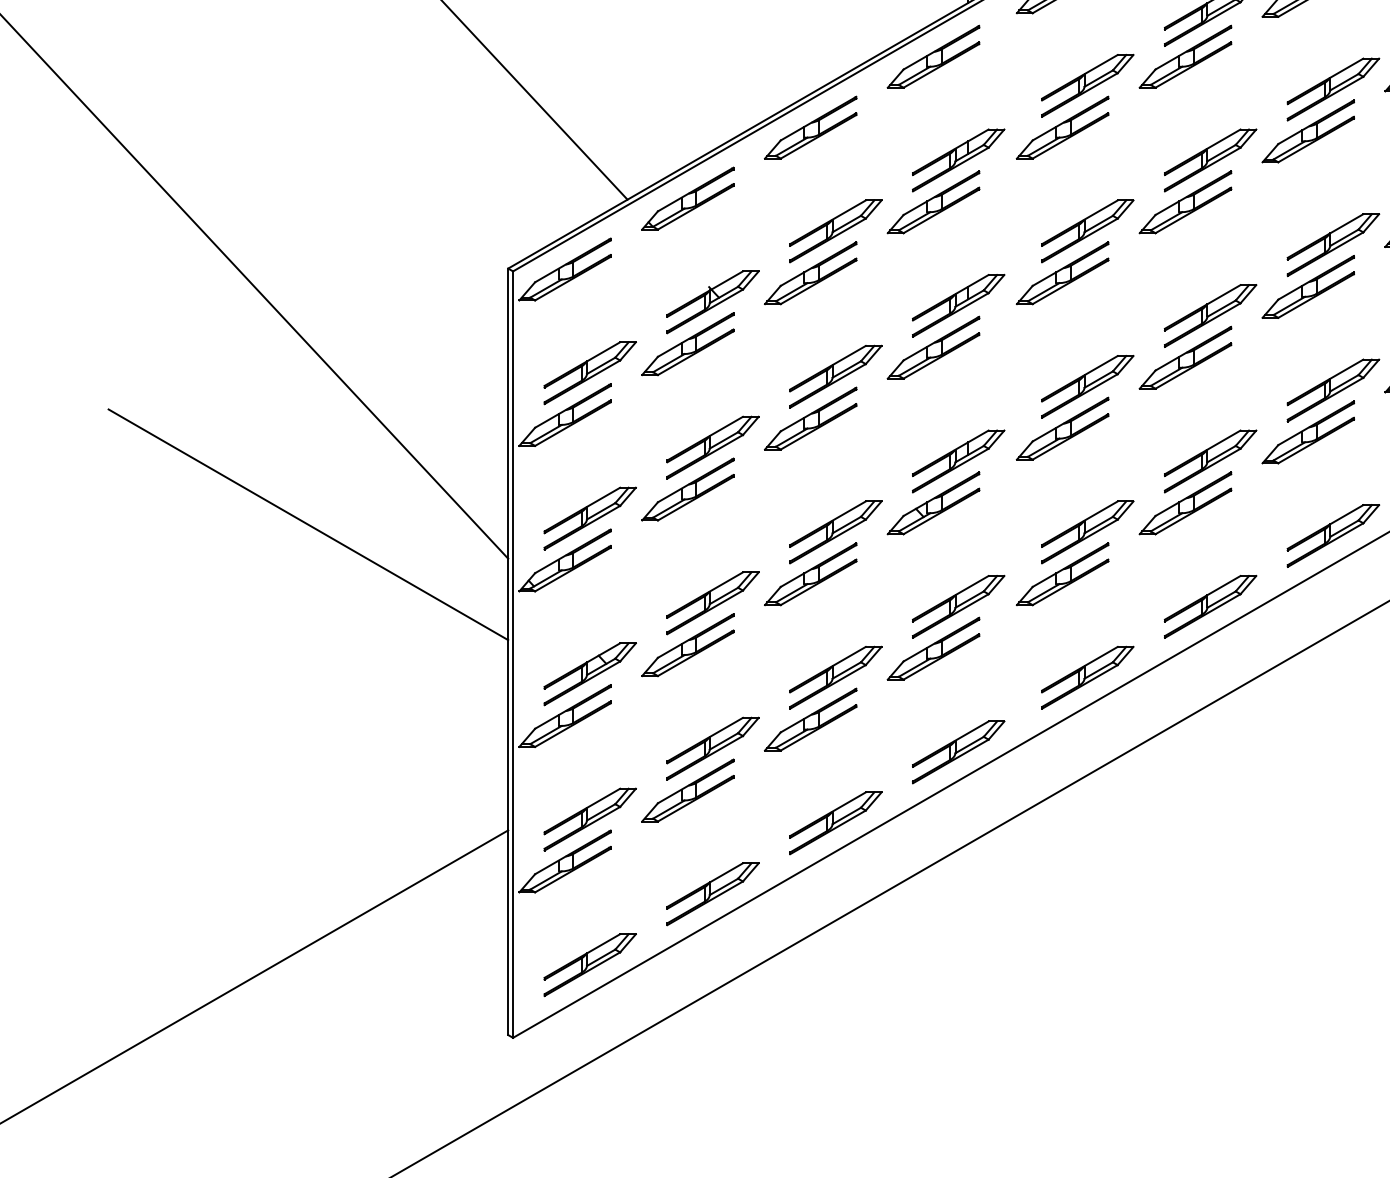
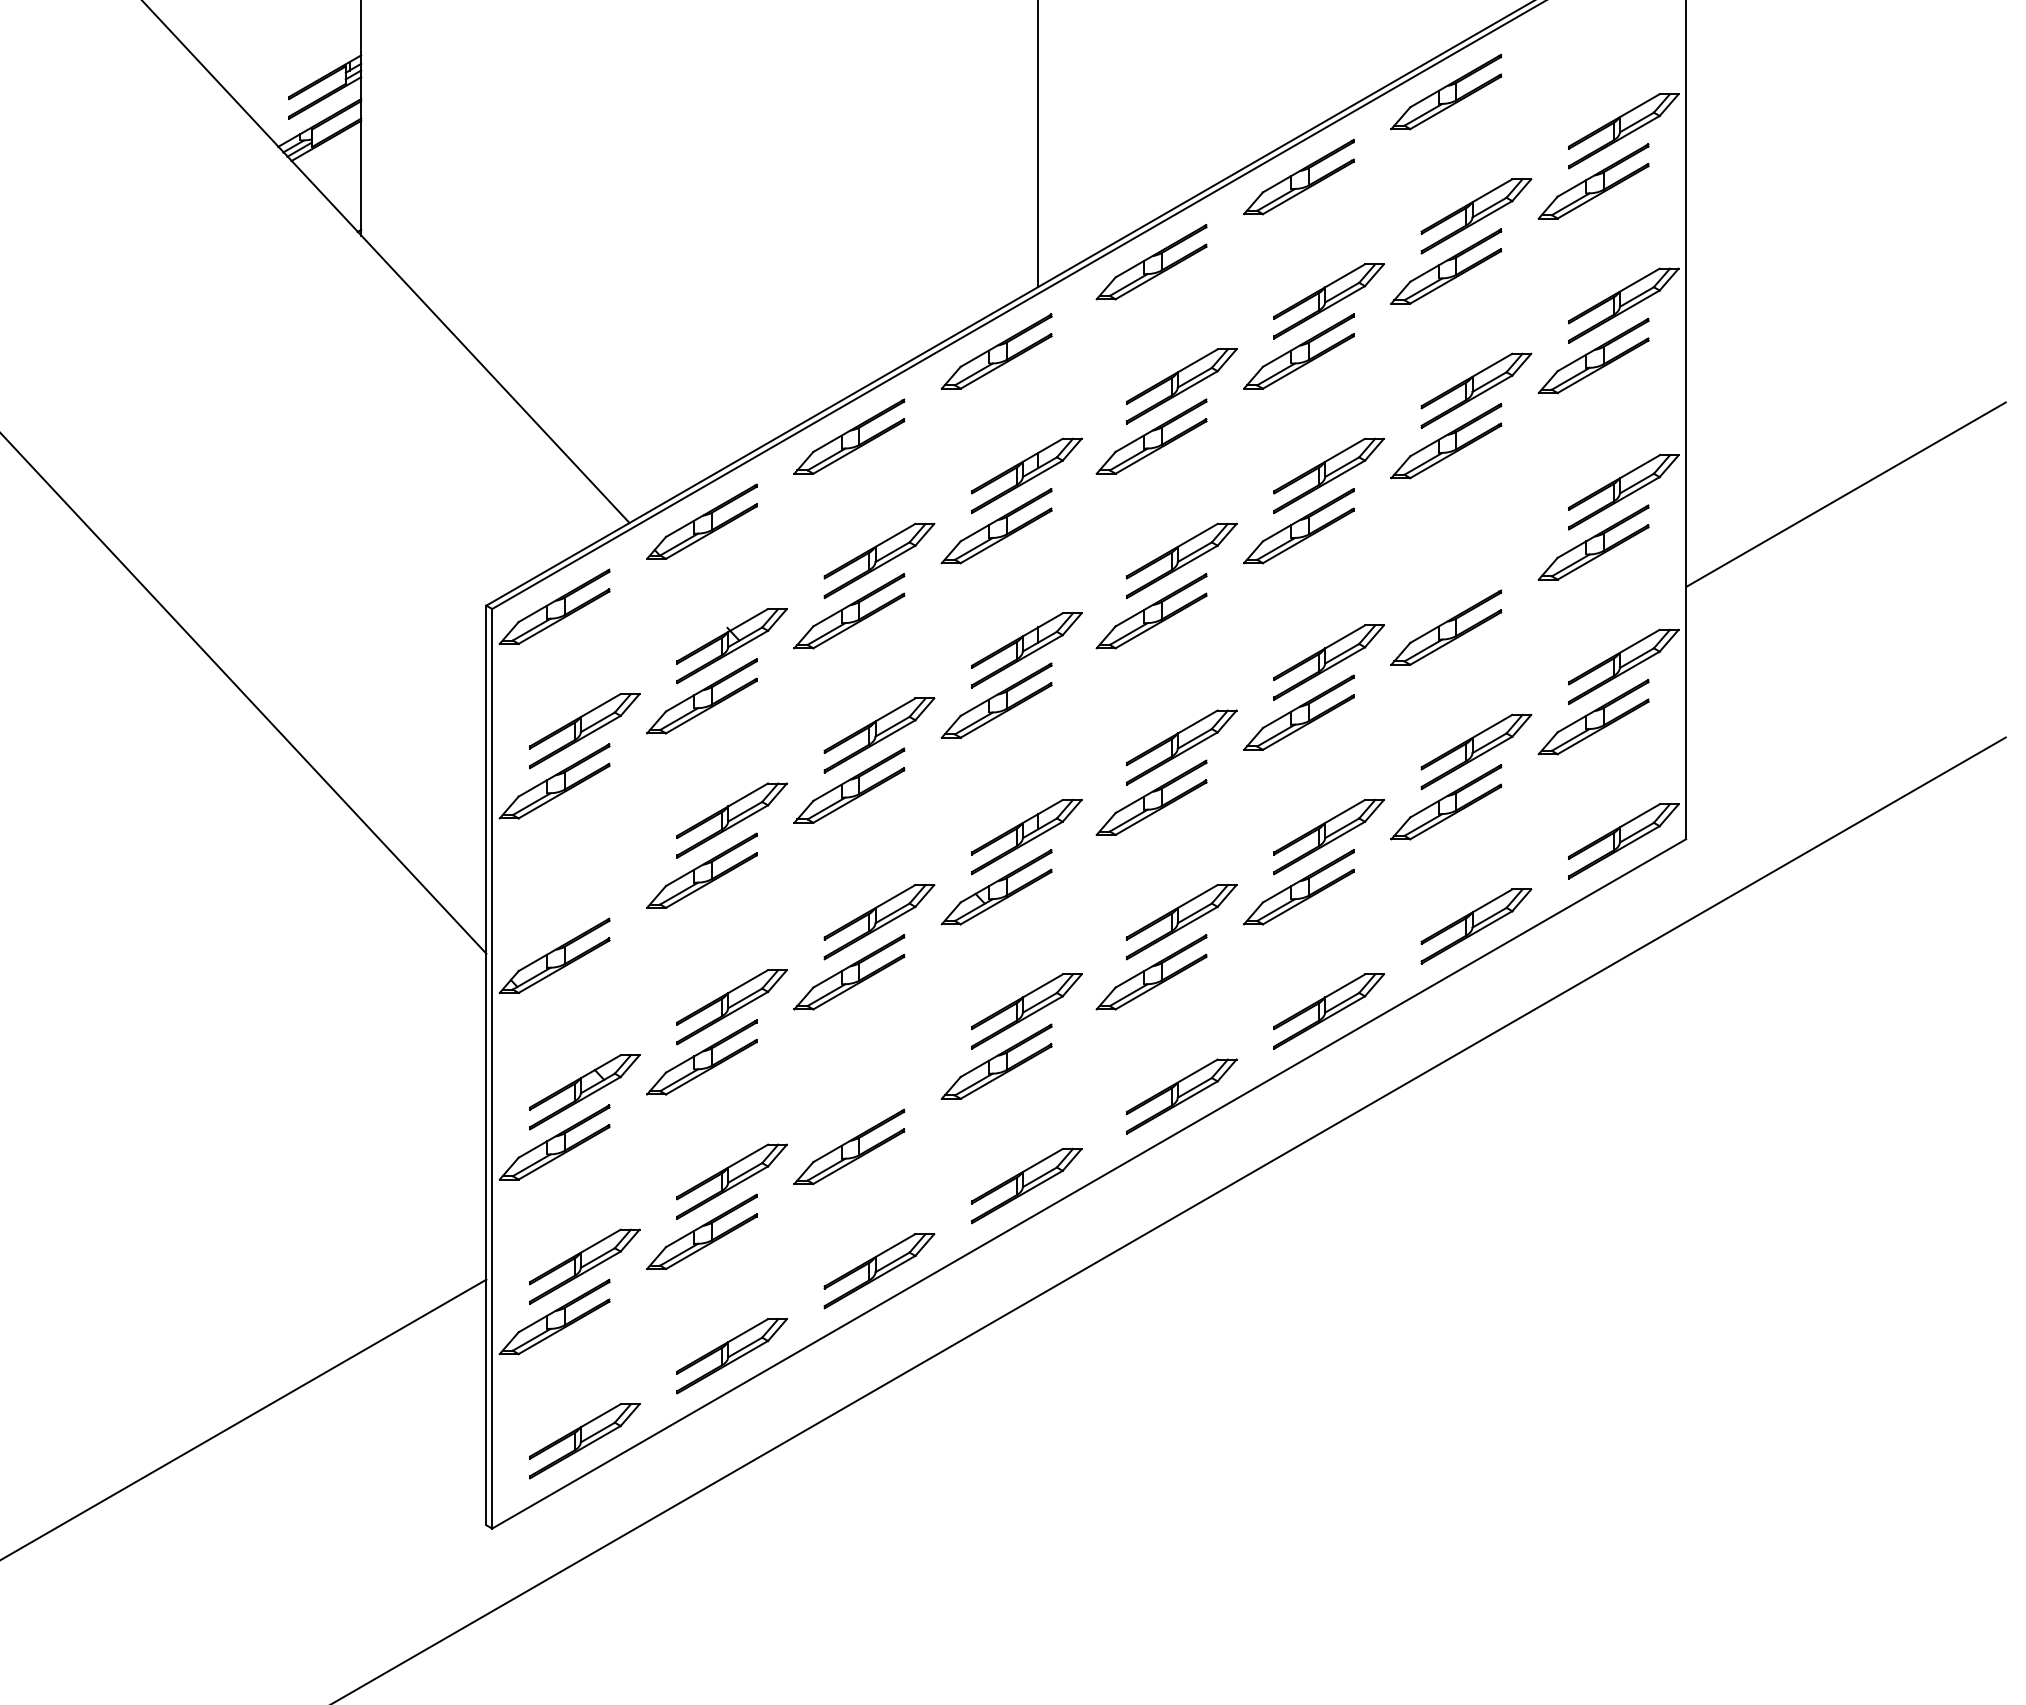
part: (1333, 245) -> (1476, 577), removed
part: (589, 518) -> (584, 905), removed
line: (308, 524) -> (246, 912), removed
part: (835, 677) -> (879, 1096), removed

